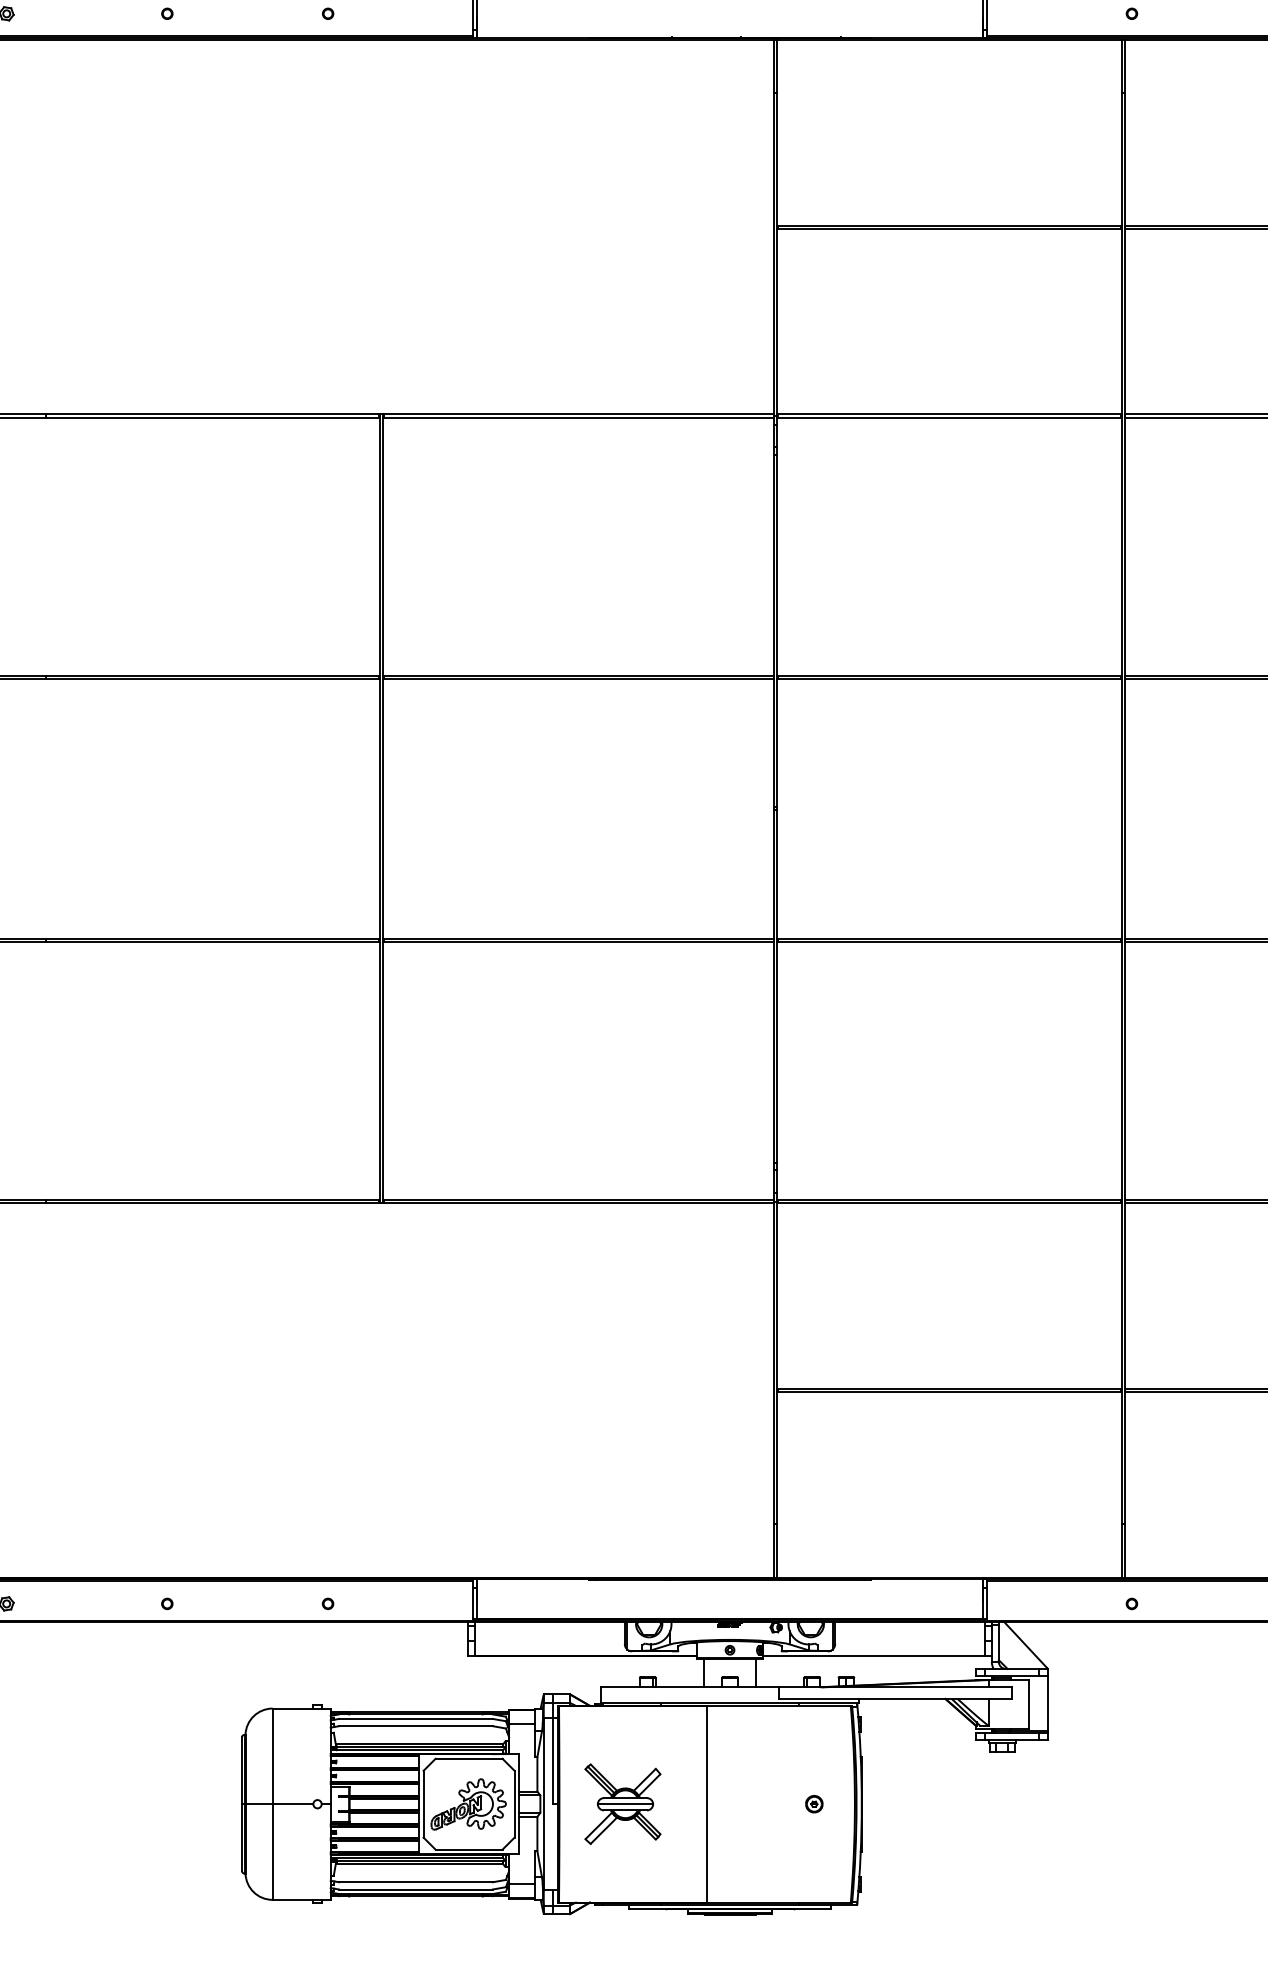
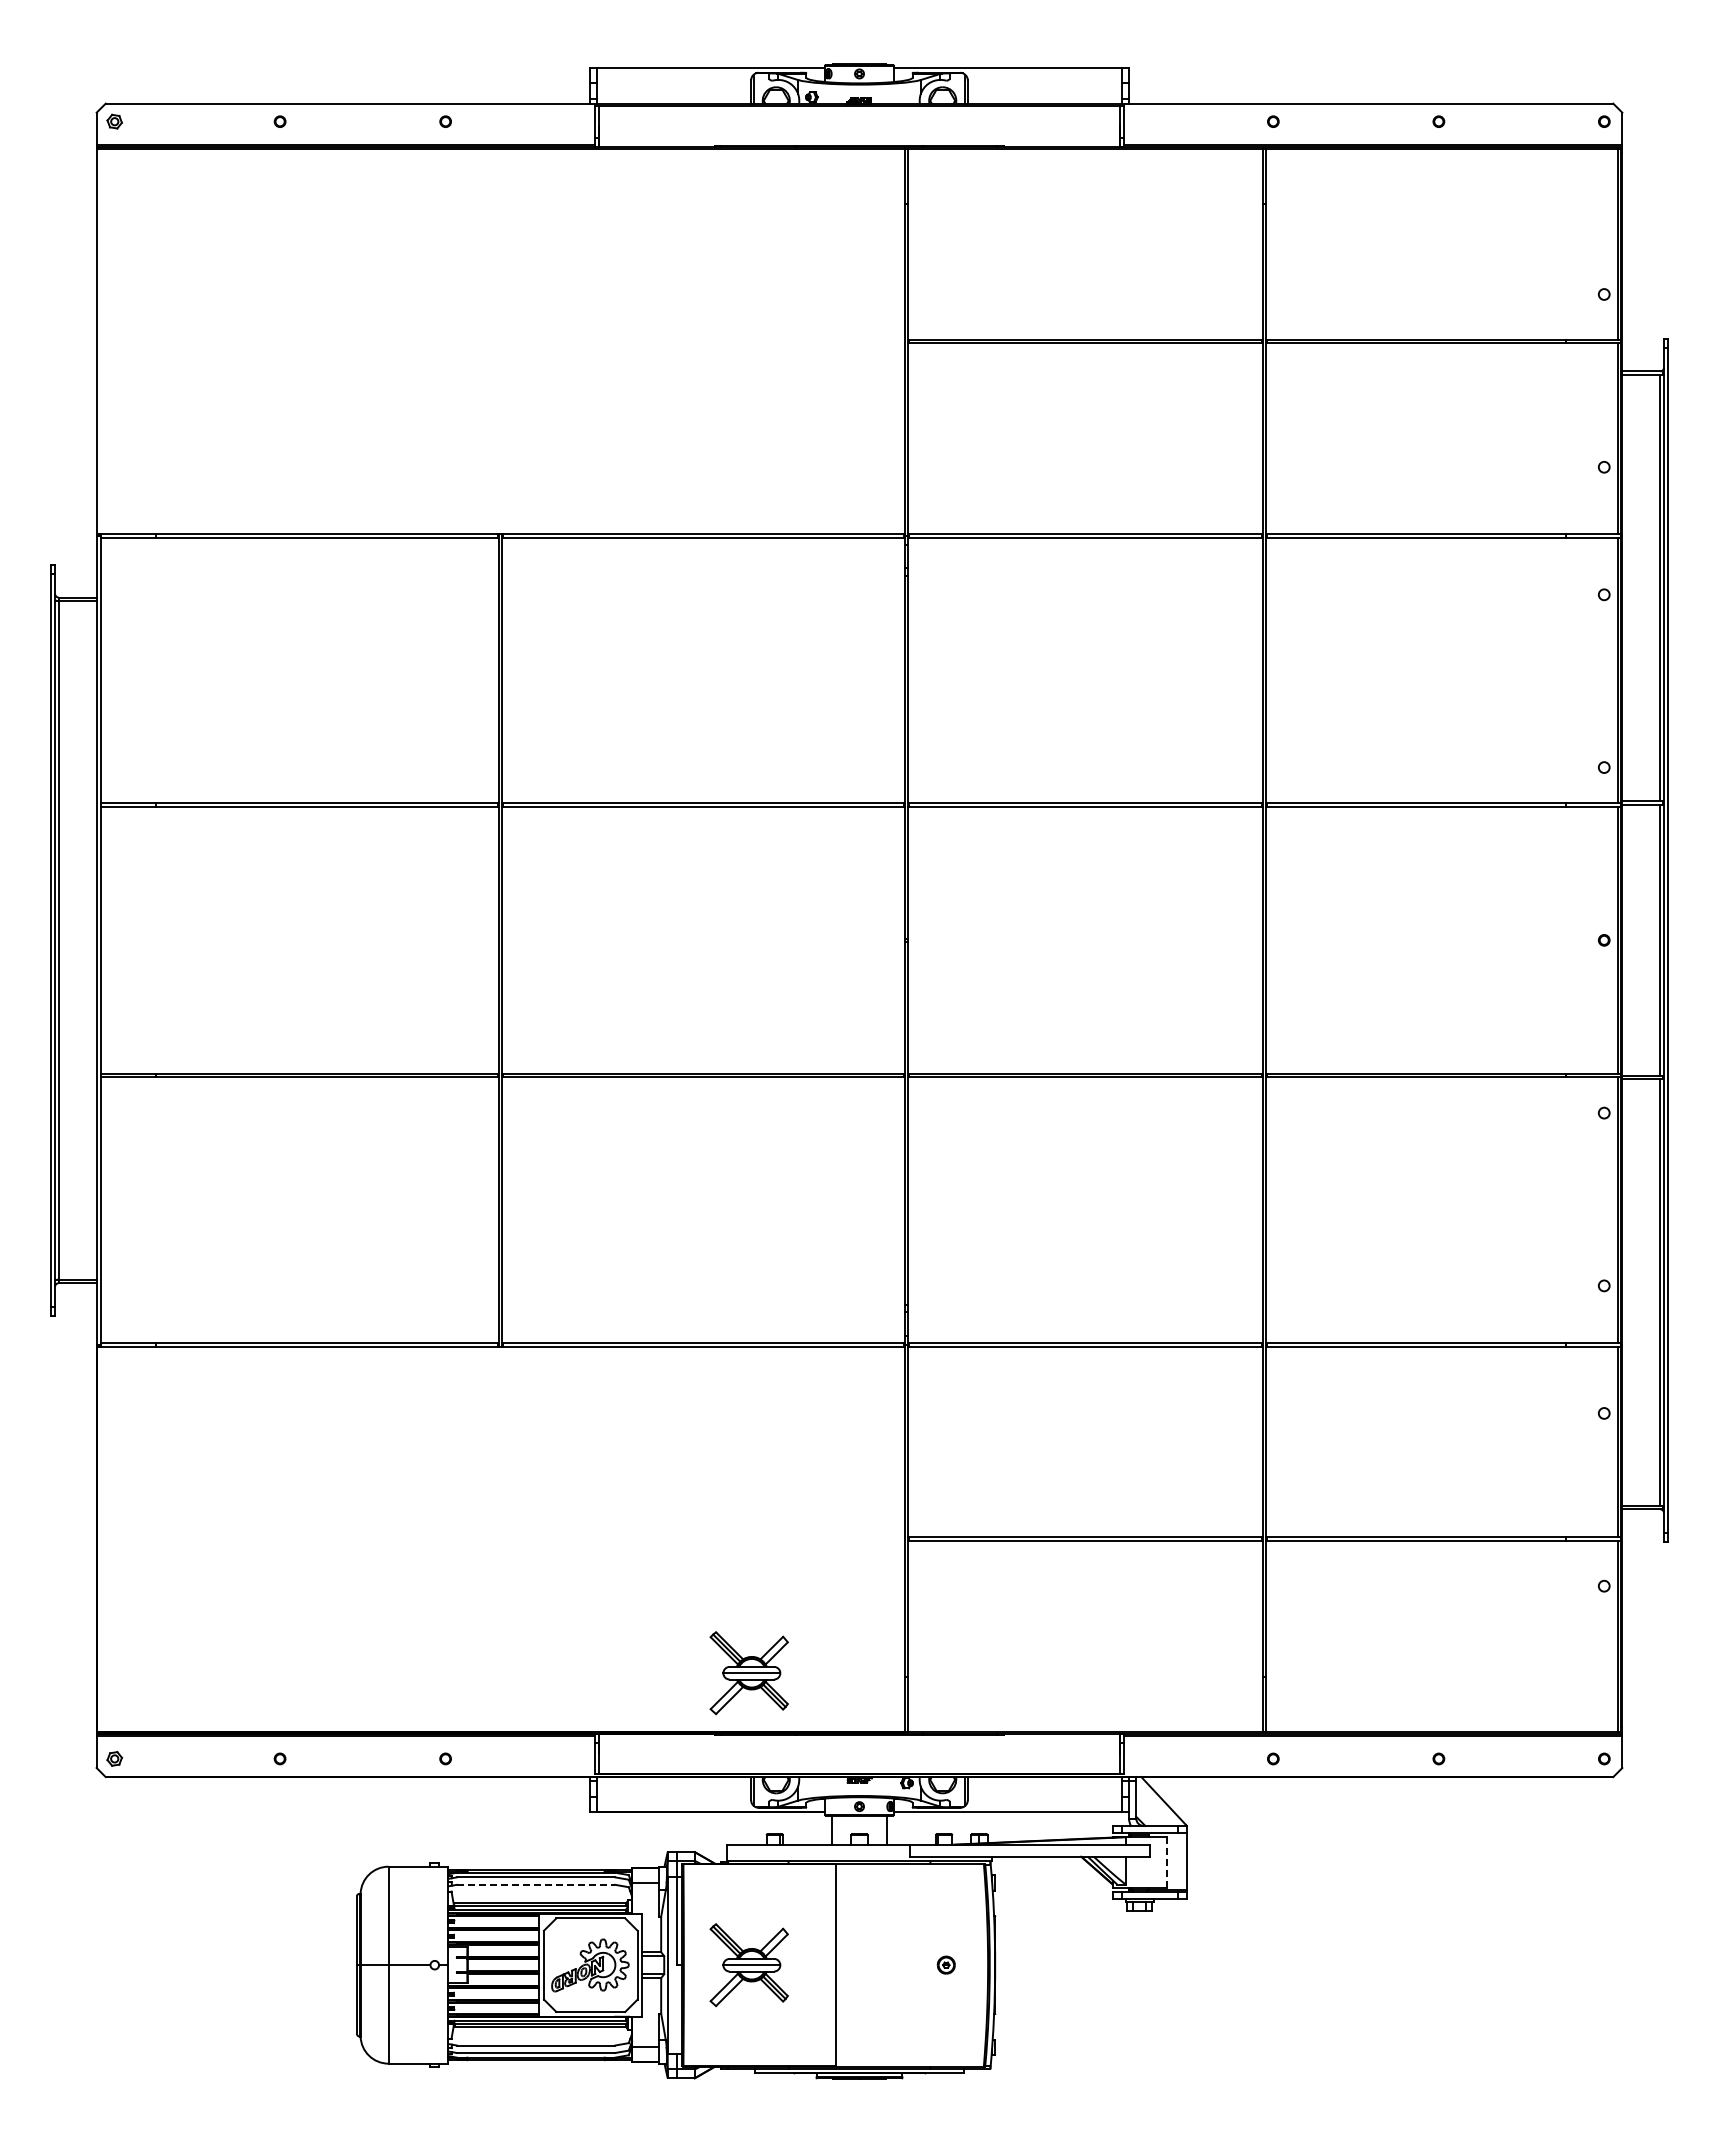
part: (622, 1520) -> (748, 1673), added
line: (1029, 1704) -> (1167, 1862), solid -> dashed
line: (416, 1725) -> (536, 1884), solid -> dashed

